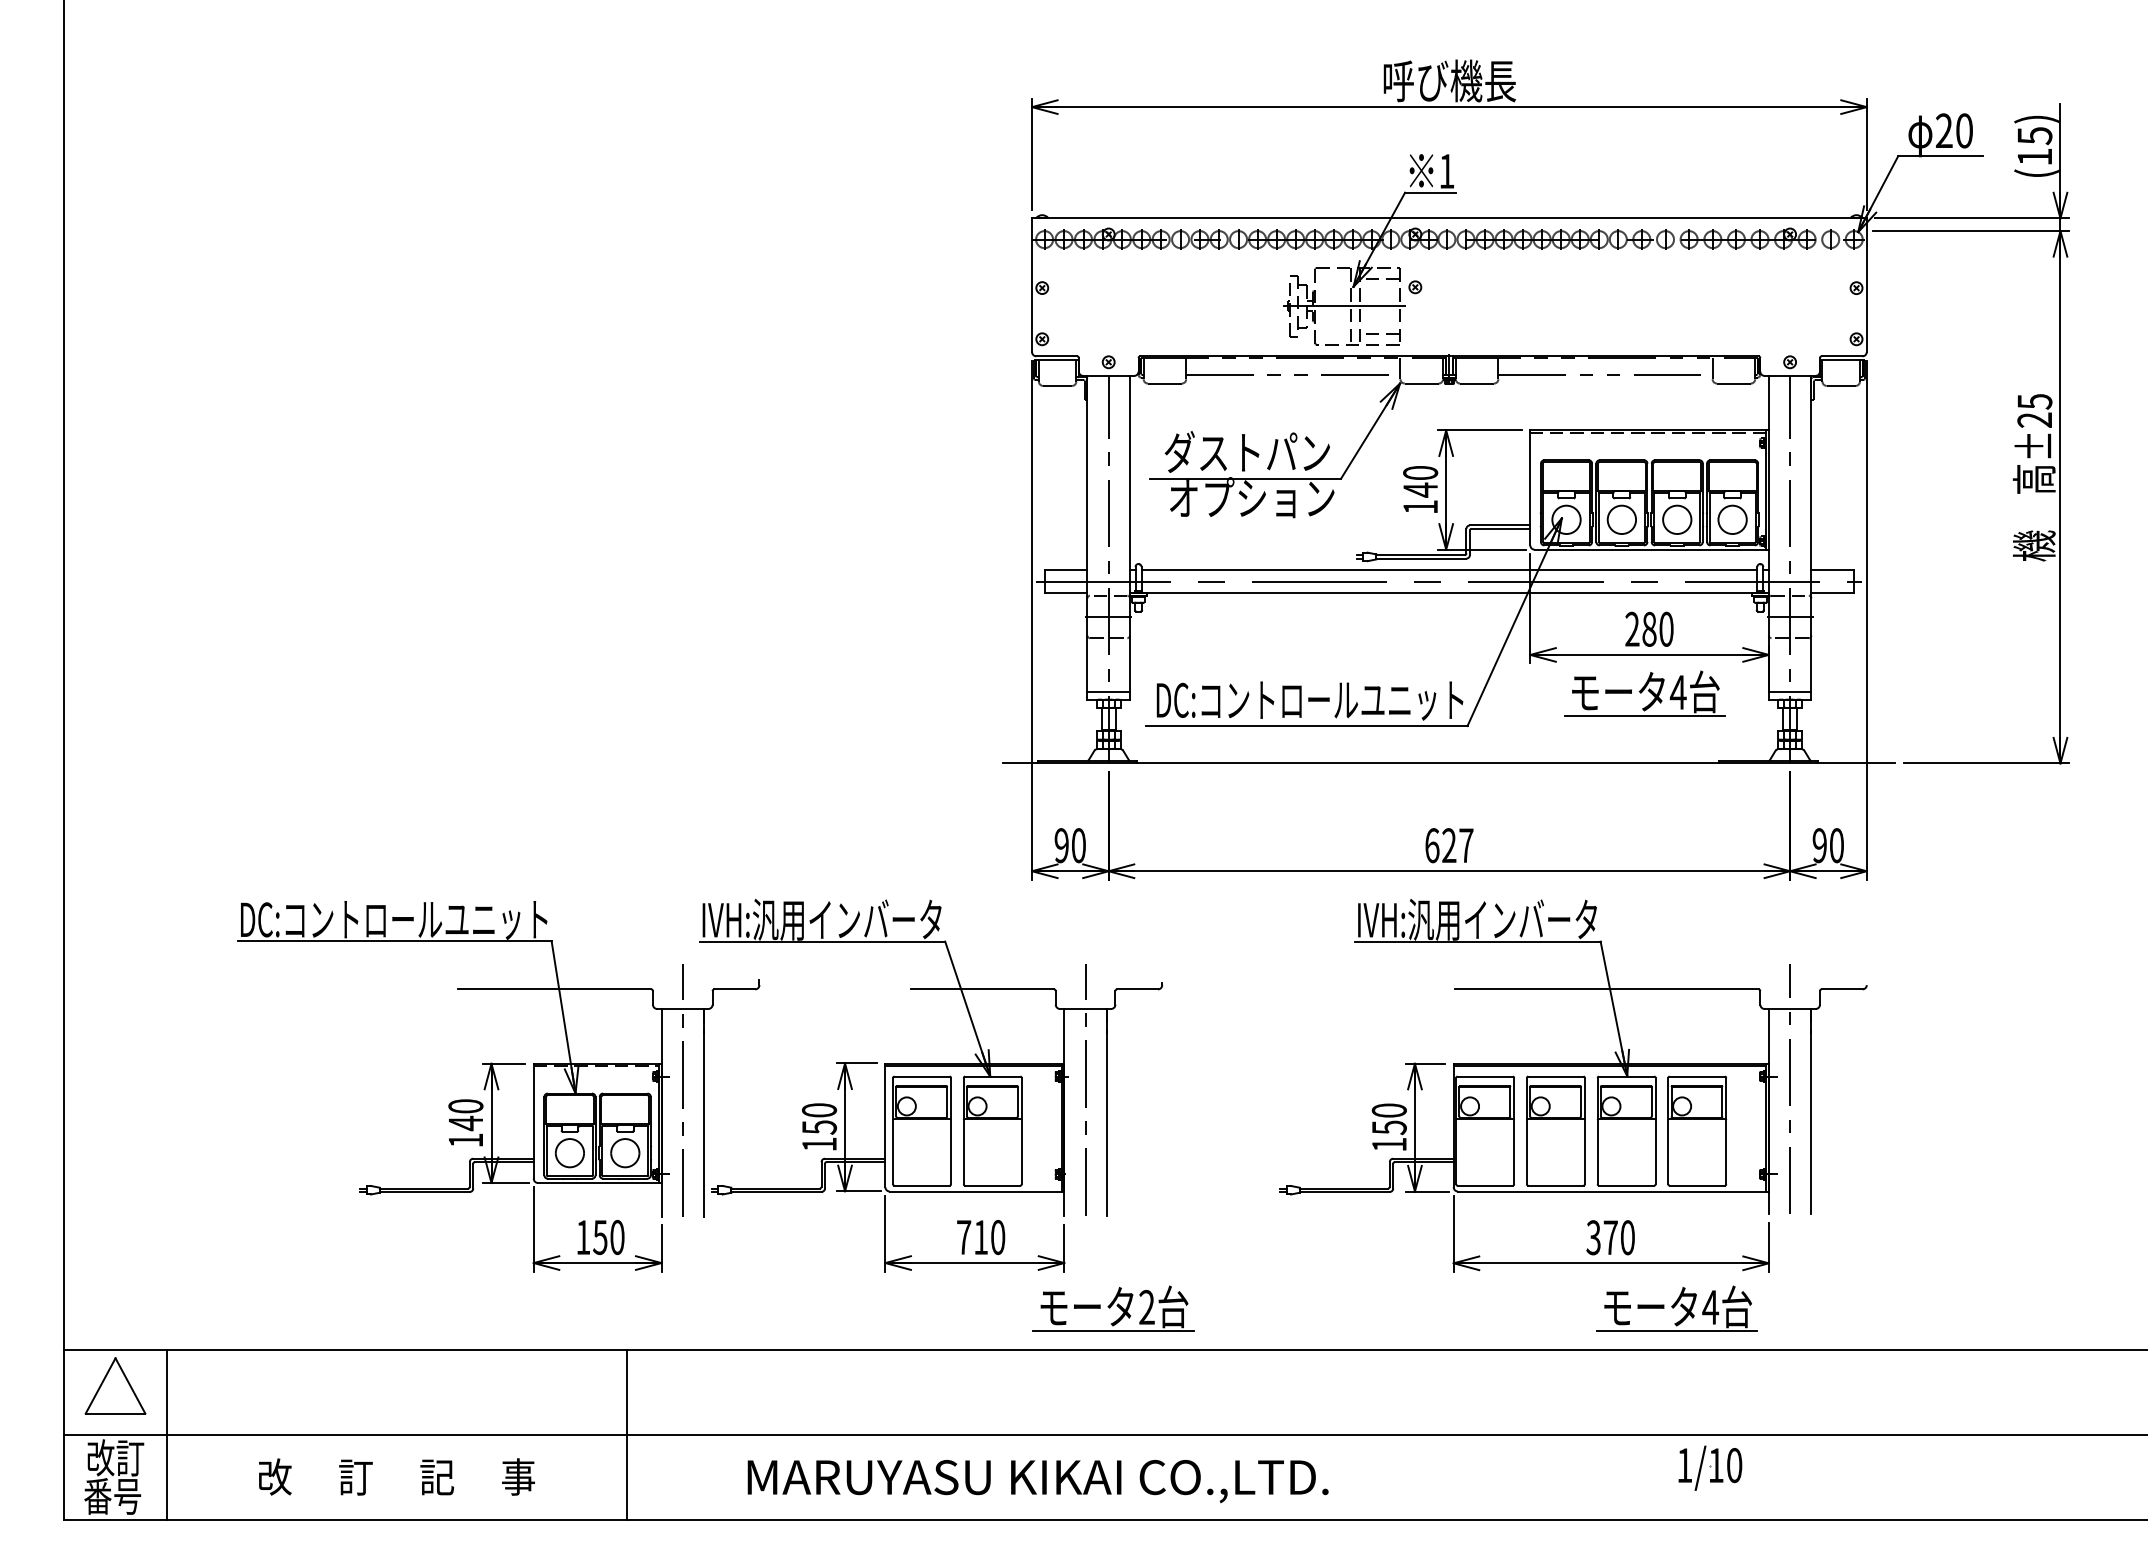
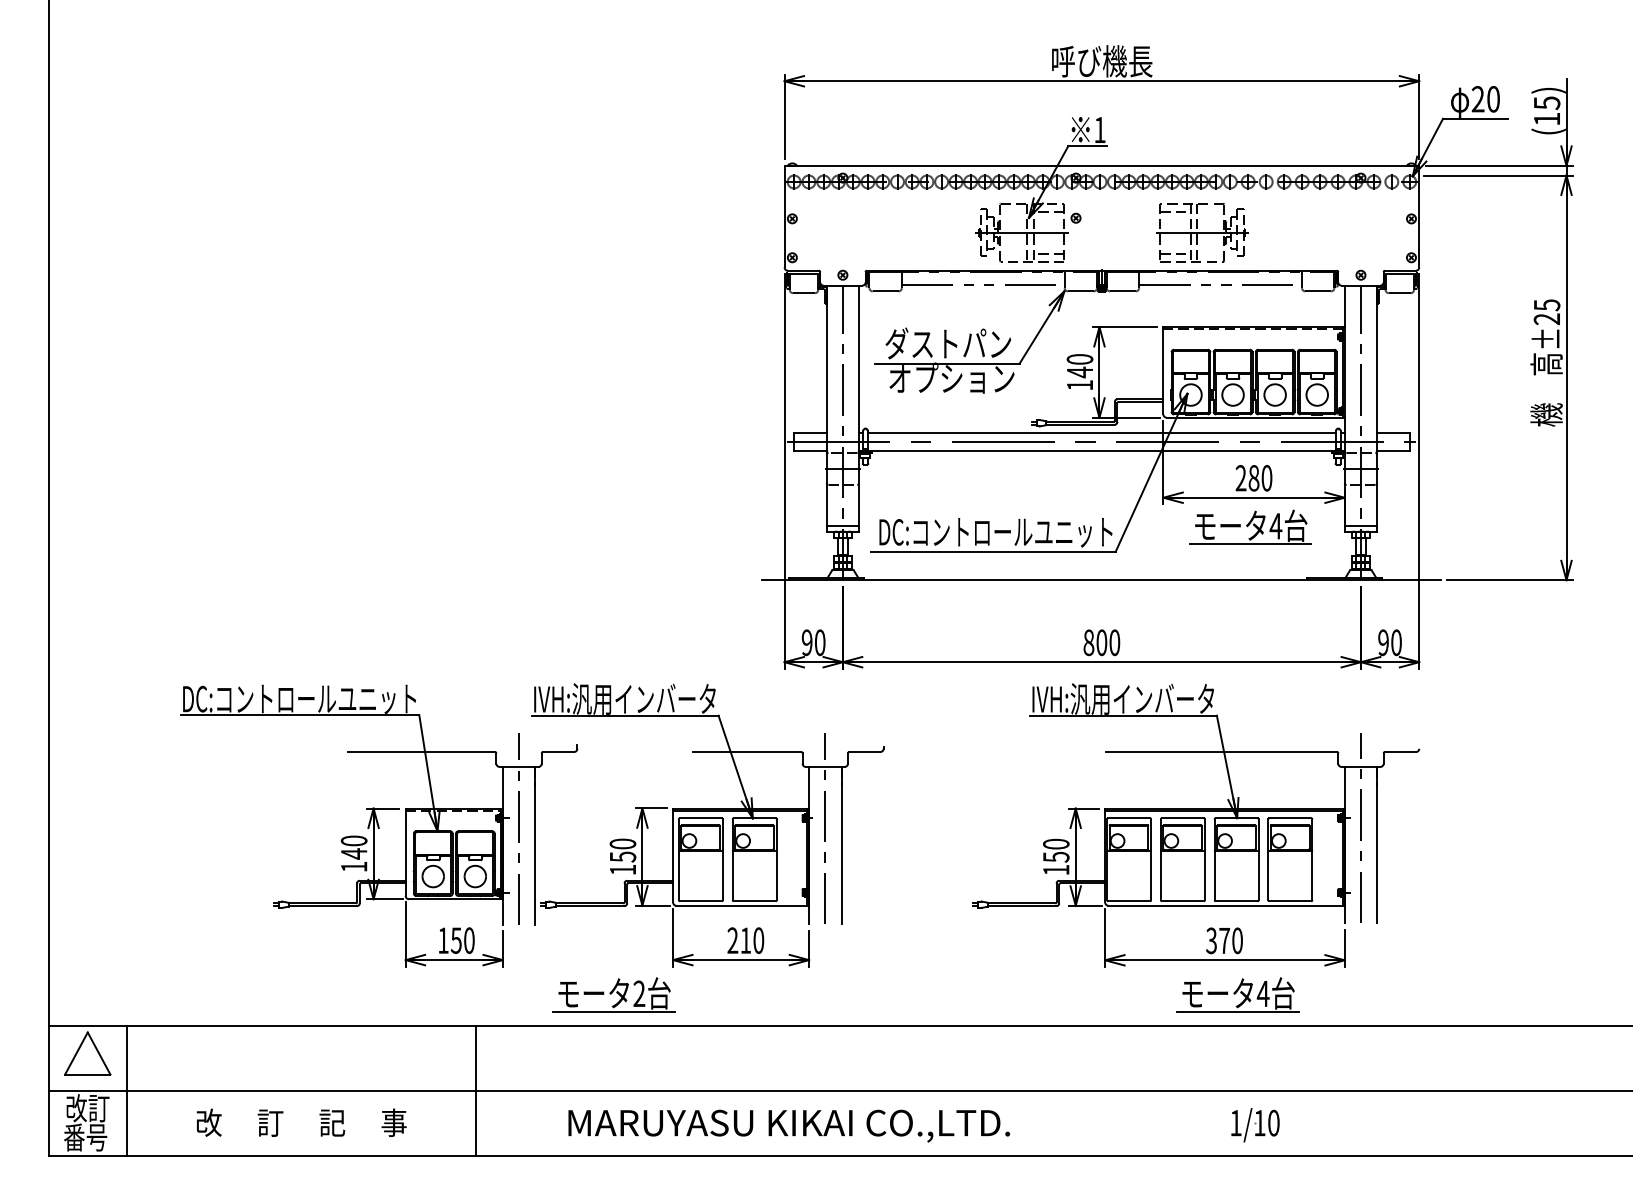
part: (1581, 306) -> (1202, 232), added
text: (1449, 845) -> (1101, 642), 627 -> 800
text: (964, 1236) -> (733, 939), 710 -> 210
part: (1113, 1308) -> (613, 994), moved
part: (1676, 1308) -> (1237, 994), moved
part: (1710, 1467) -> (1255, 1124), moved

